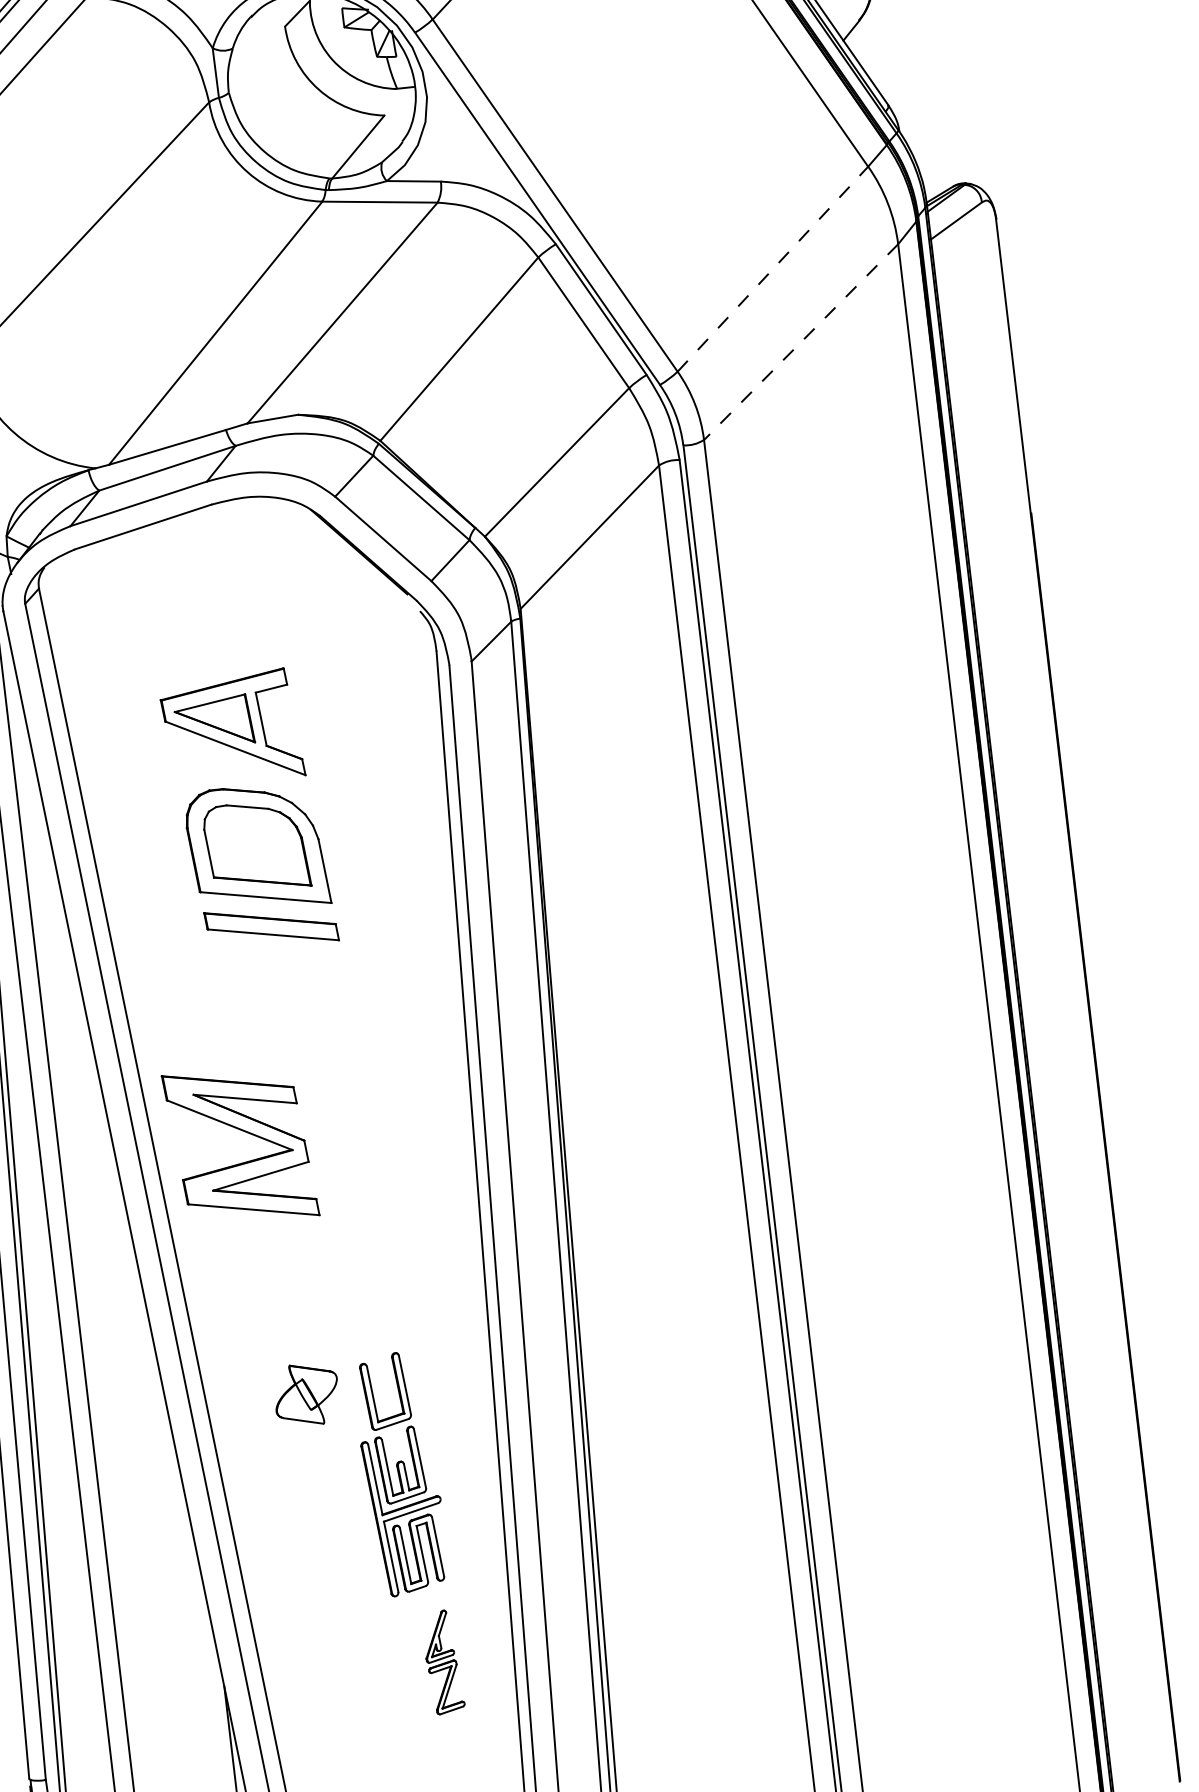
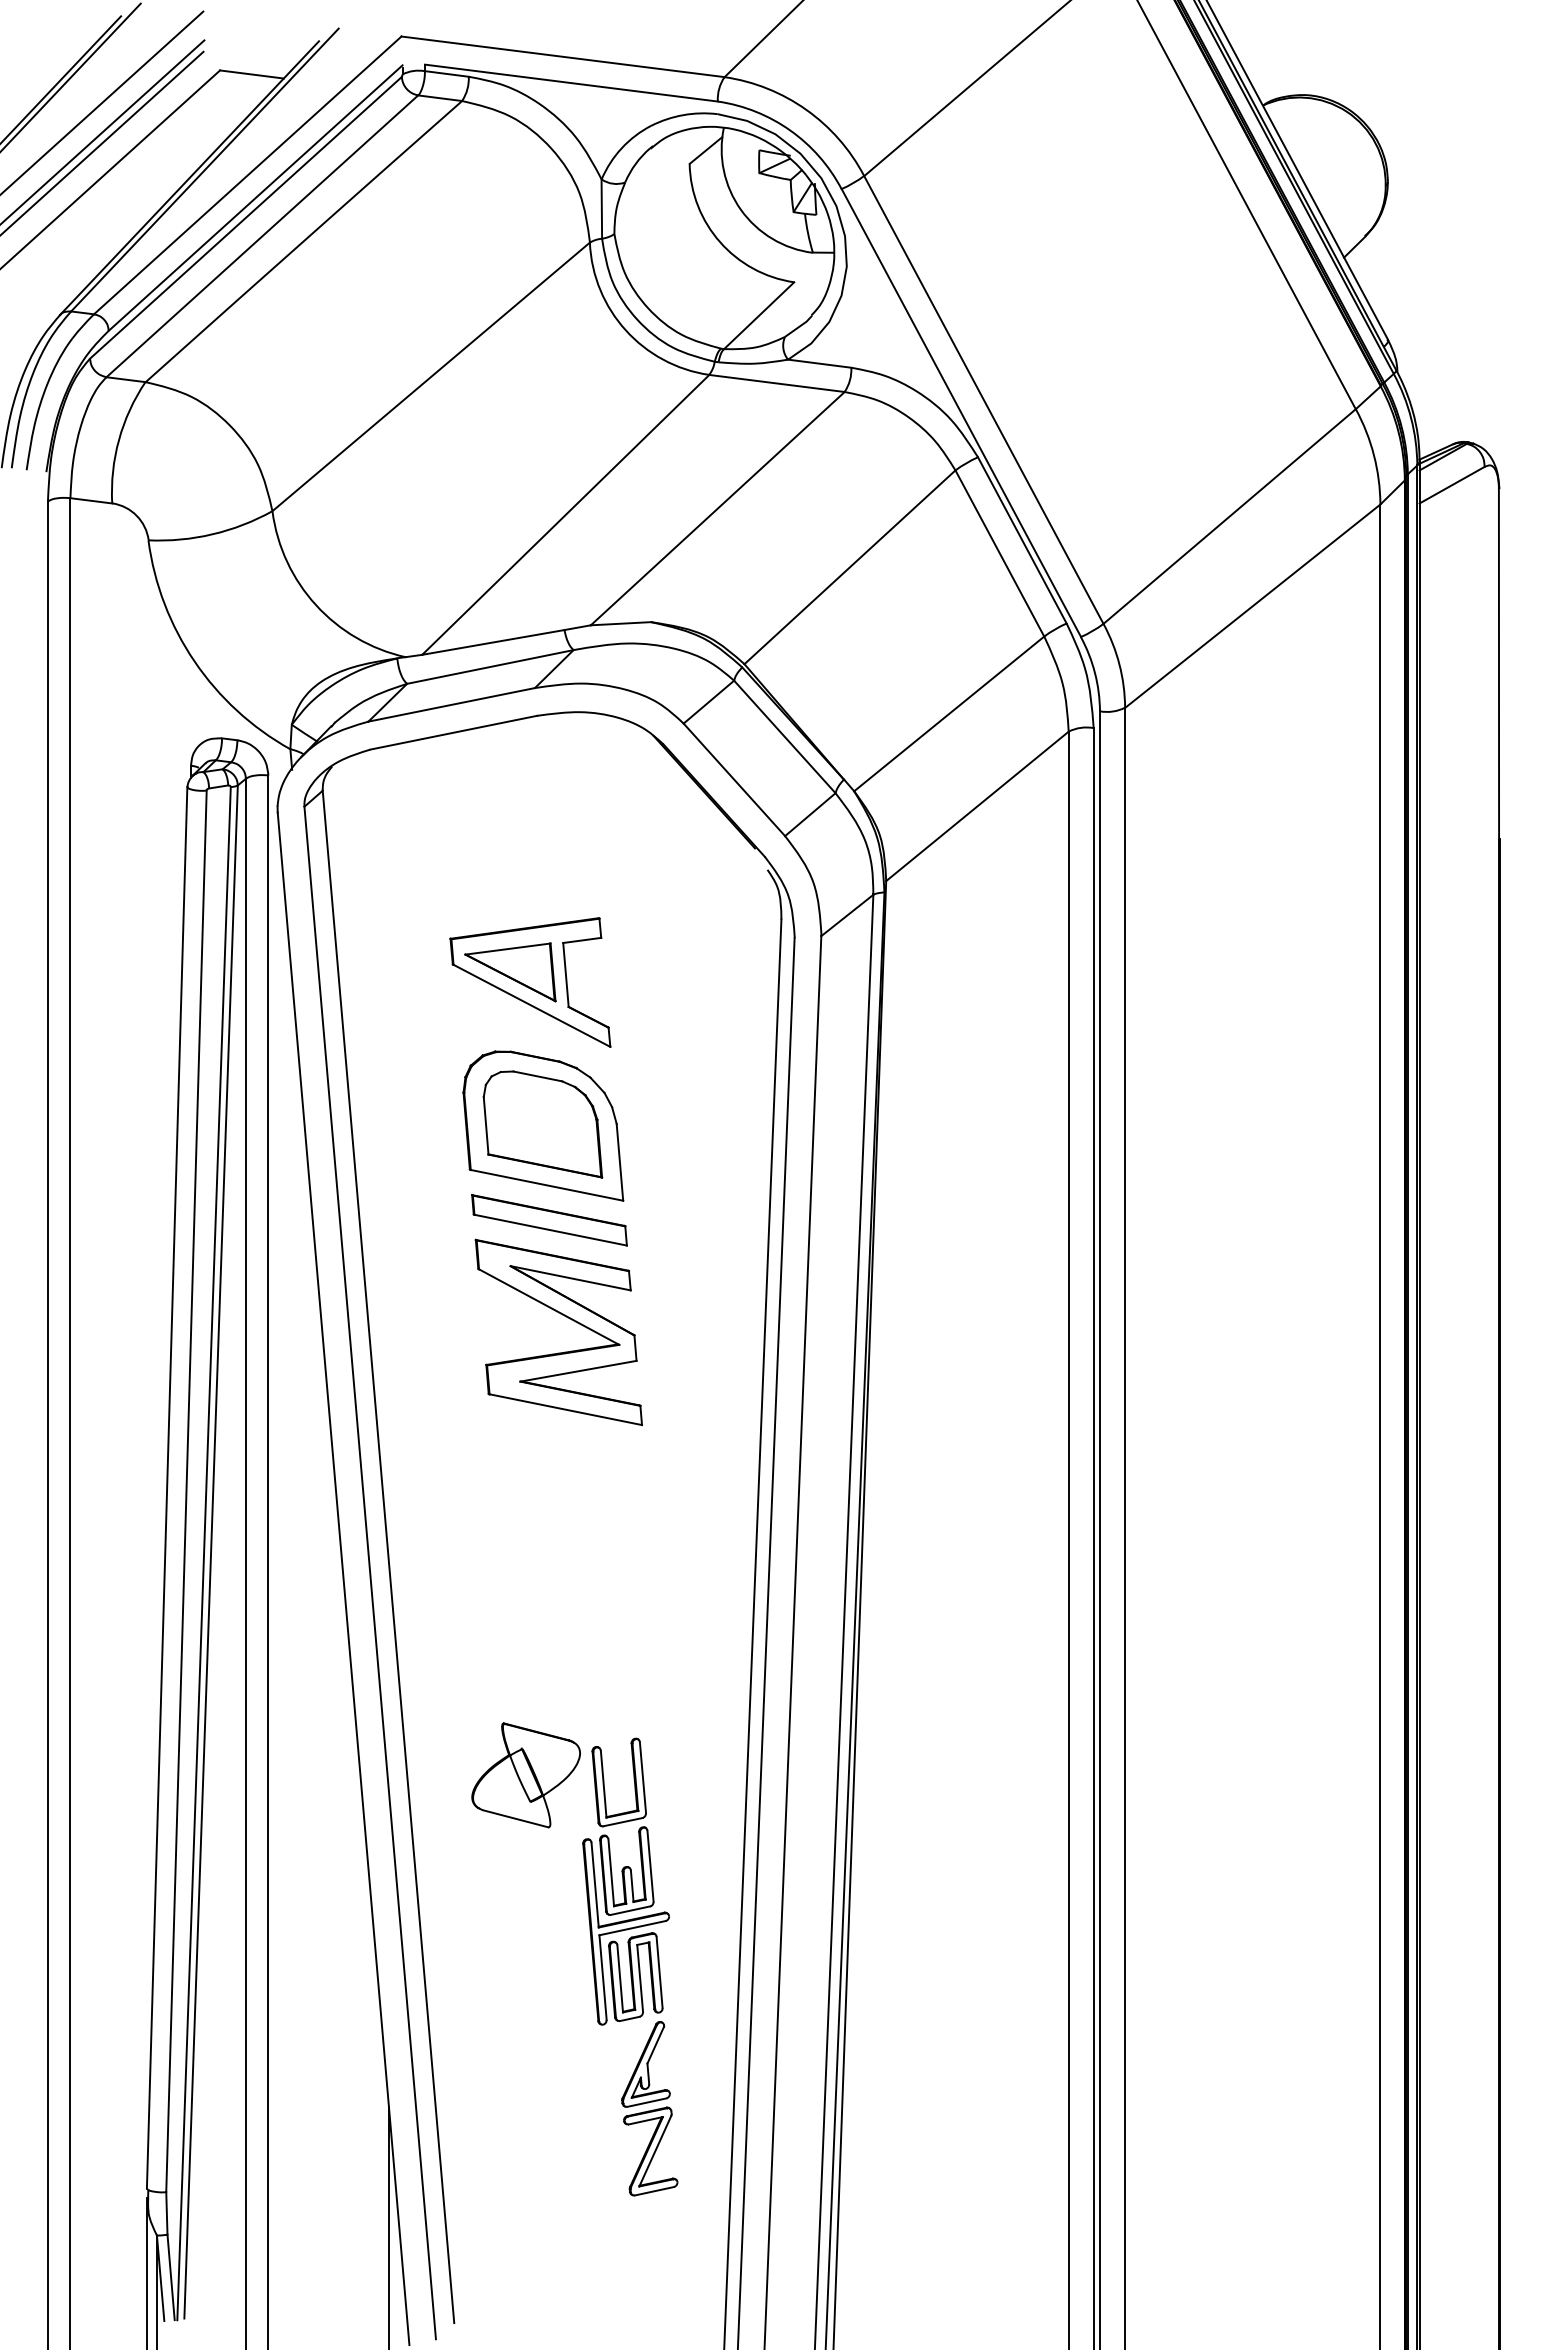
line: (772, 269) -> (1229, 516), dashed -> solid
line: (800, 342) -> (1252, 606), dashed -> solid
part: (245, 1132) -> (566, 1317), moved
part: (306, 1394) -> (525, 1775), size x1.43
part: (443, 1662) -> (649, 2108), size x1.43

